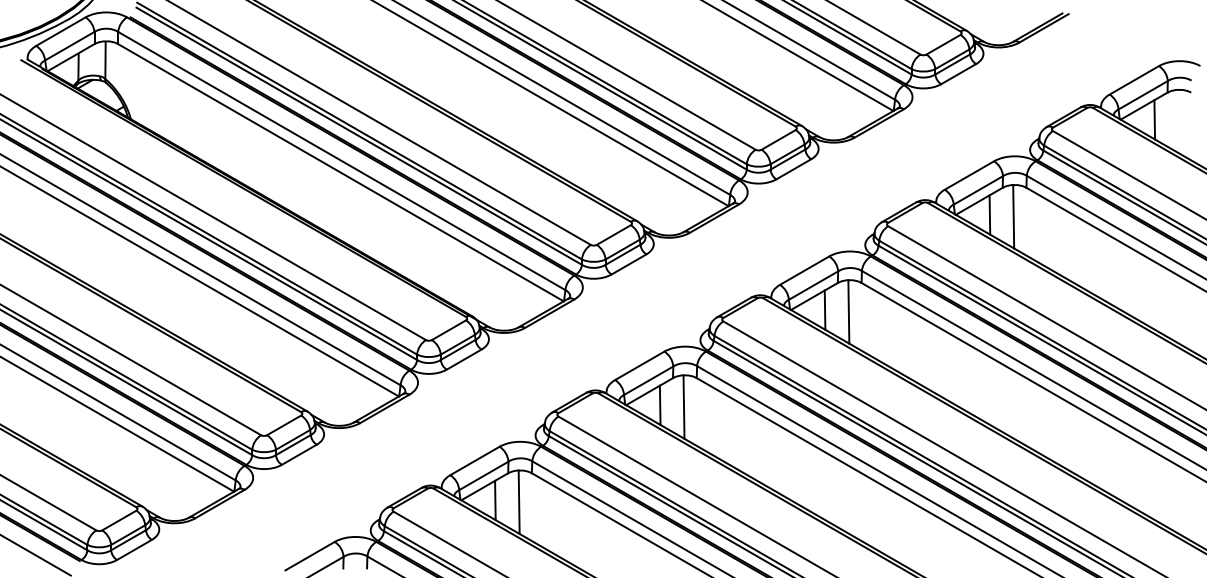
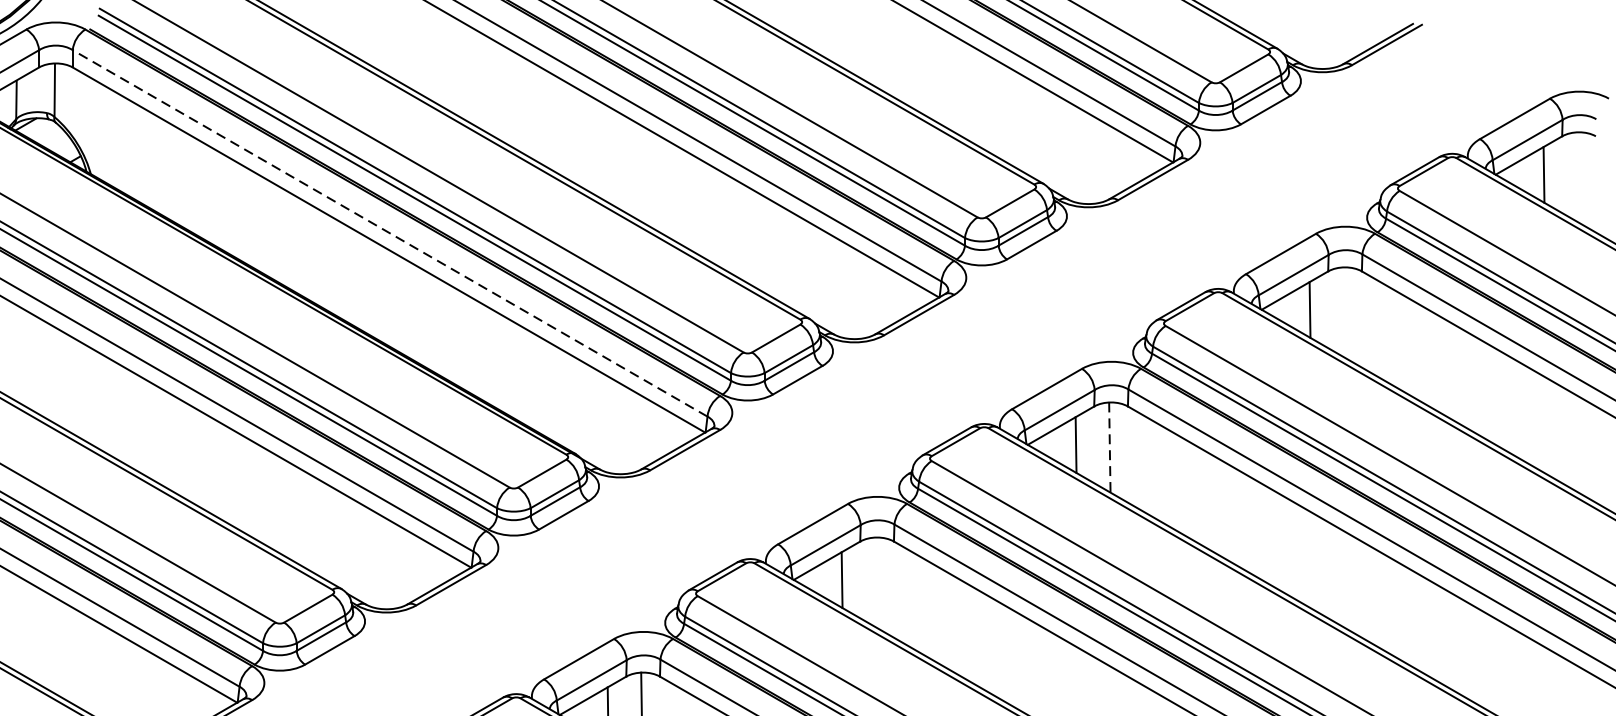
line: (341, 160) -> (389, 232), solid -> dashed
line: (1013, 216) -> (1343, 312), removed
line: (848, 311) -> (1109, 446), solid -> dashed
line: (683, 406) -> (875, 581), removed

